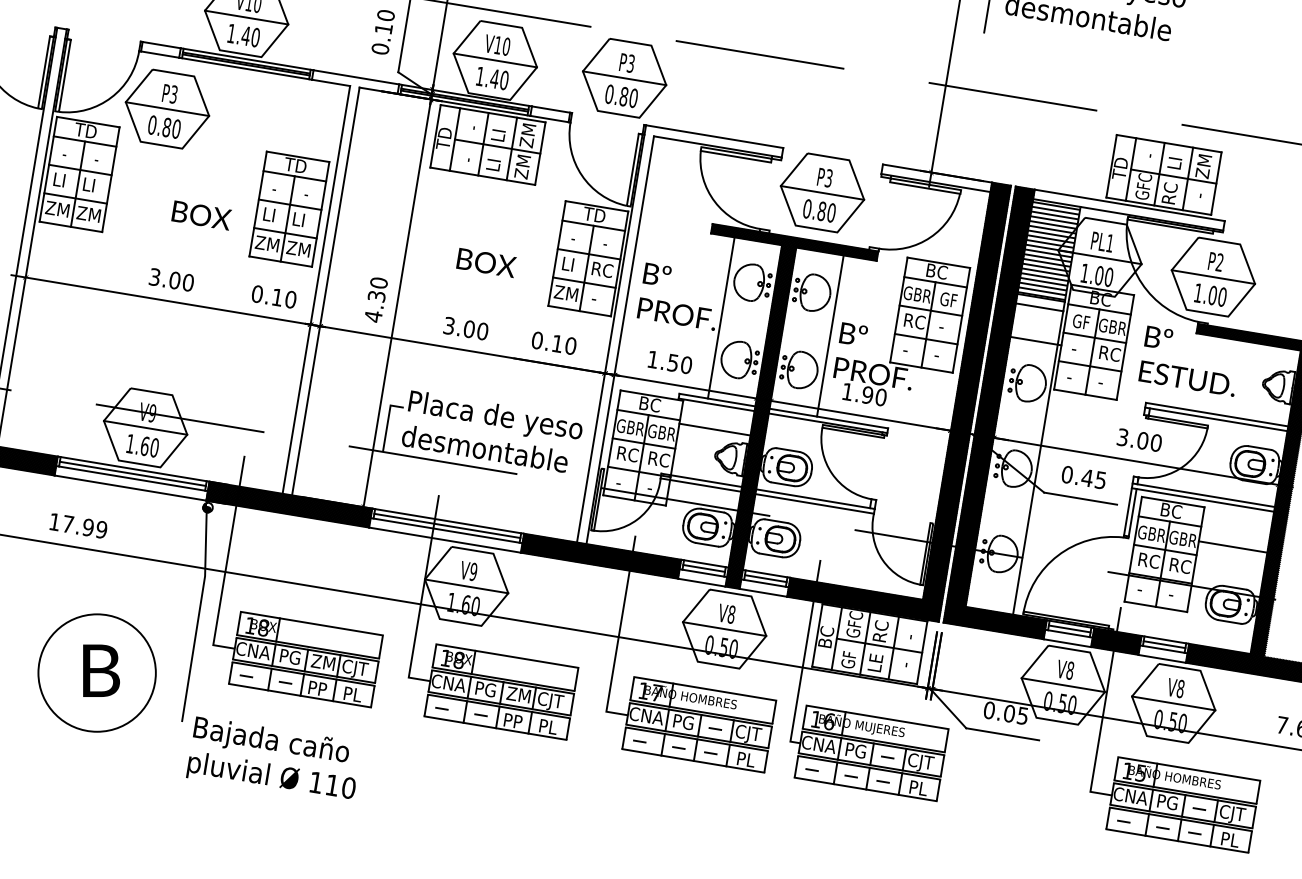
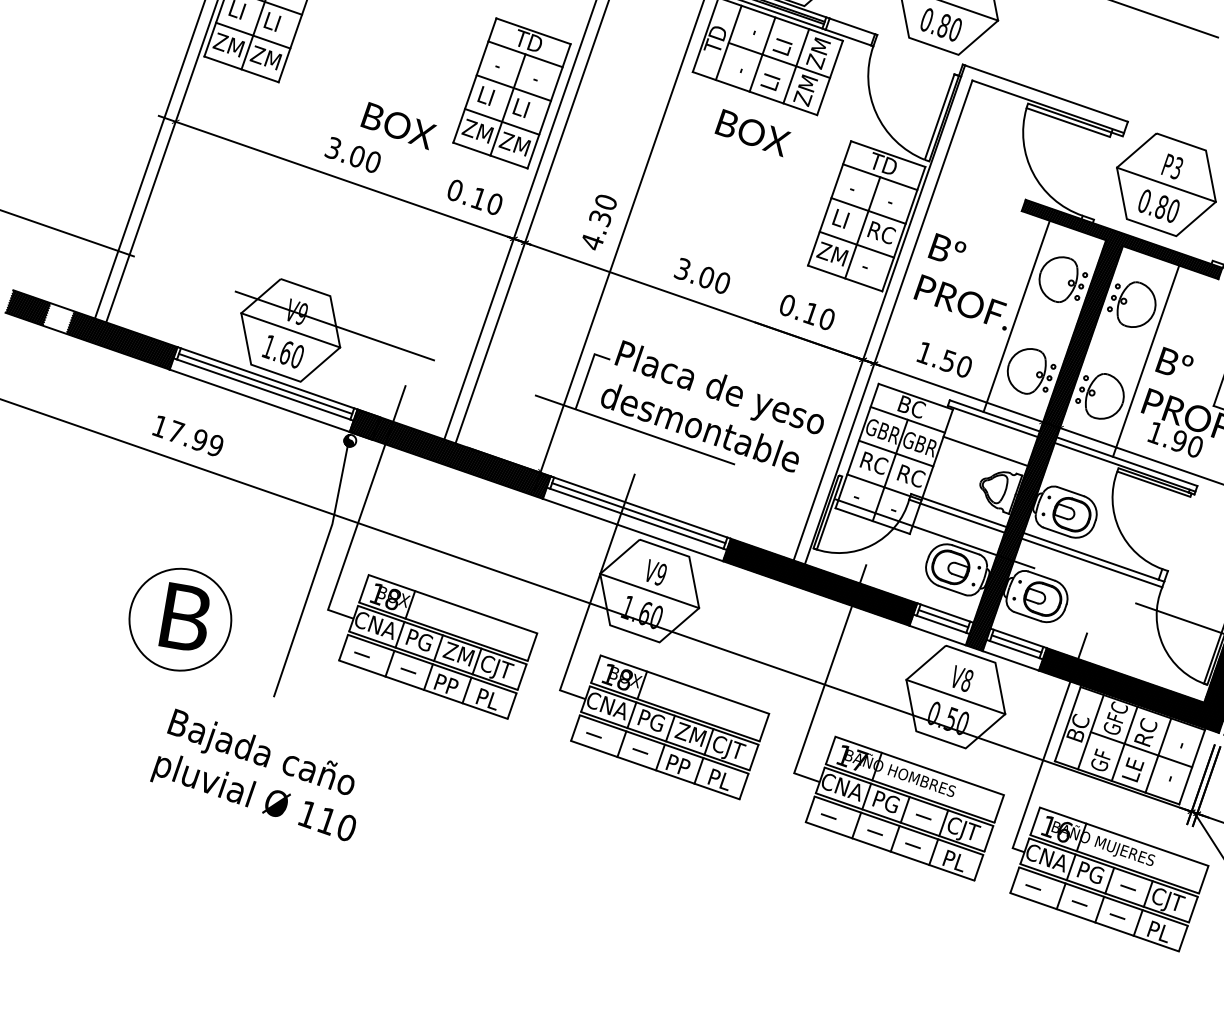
text: (201, 215) -> (398, 125), moved
text: (486, 263) -> (752, 133), moved
circle: (96, 672) -> (179, 618), size x0.7
text: (270, 757) -> (257, 774), moved

